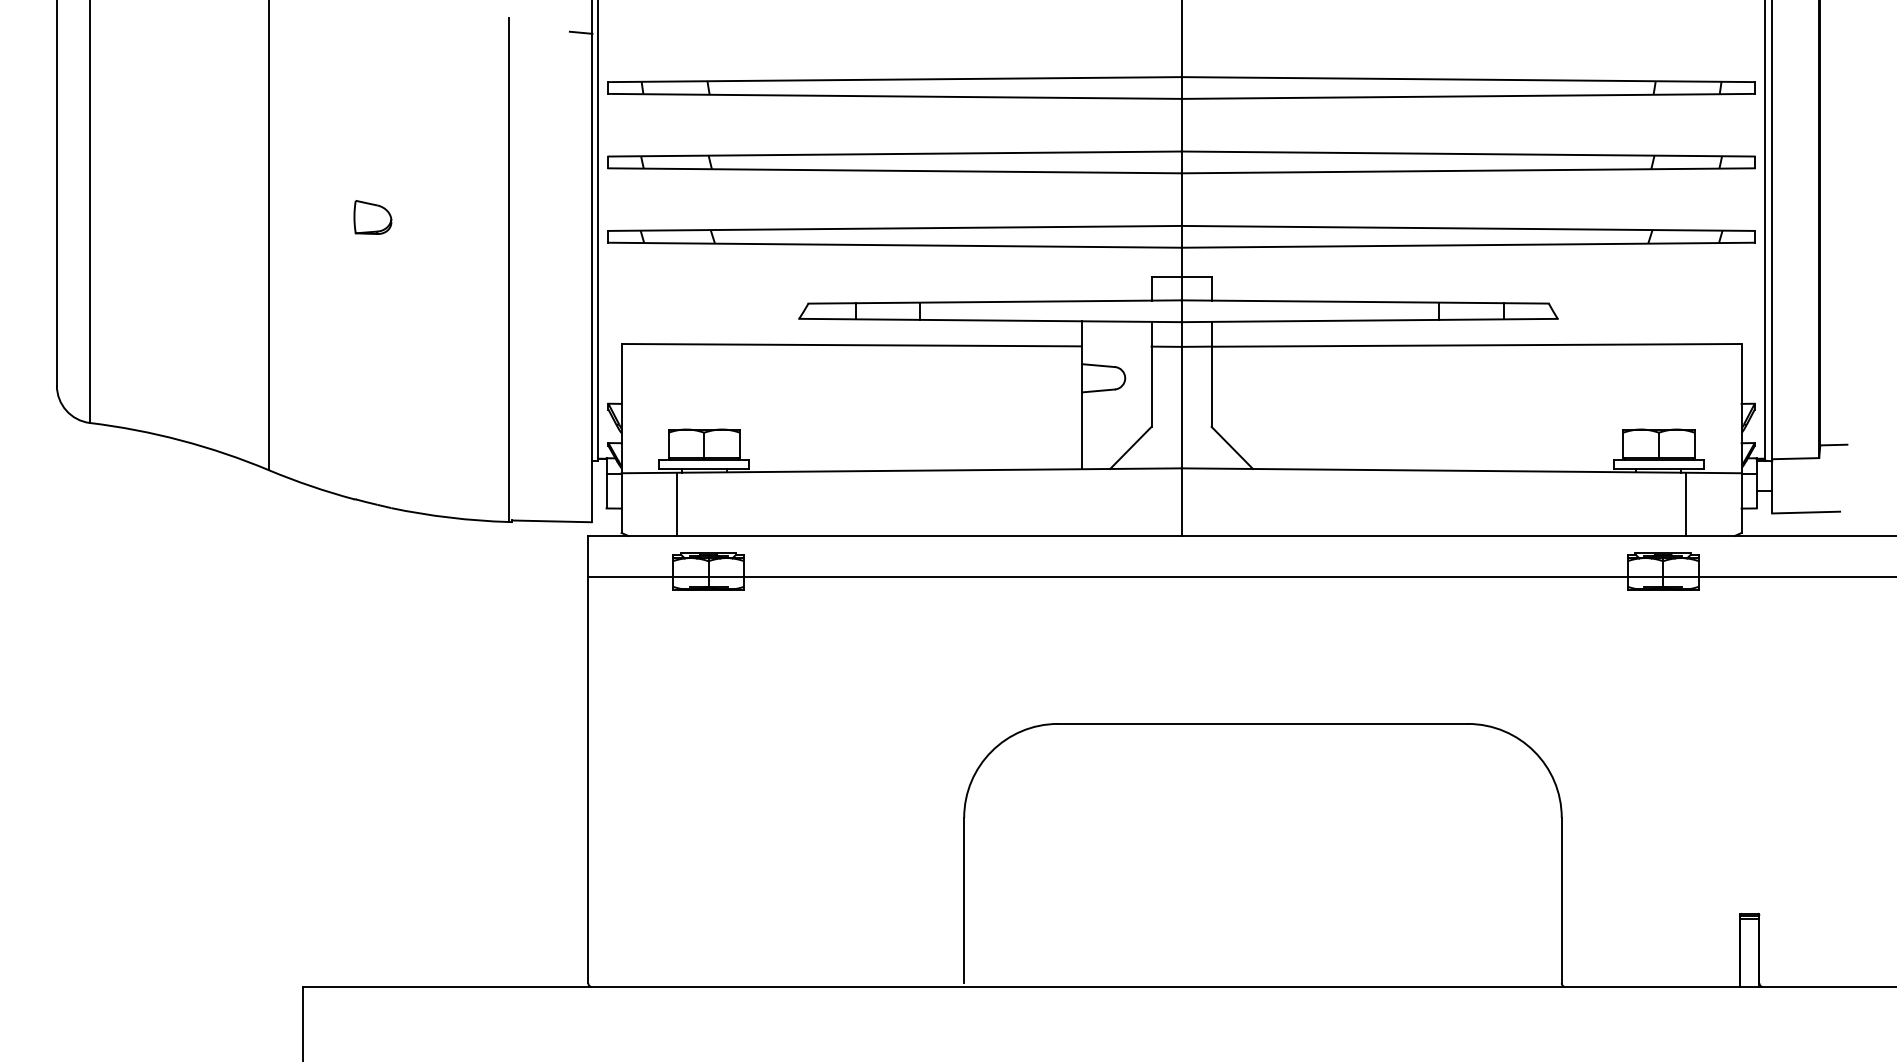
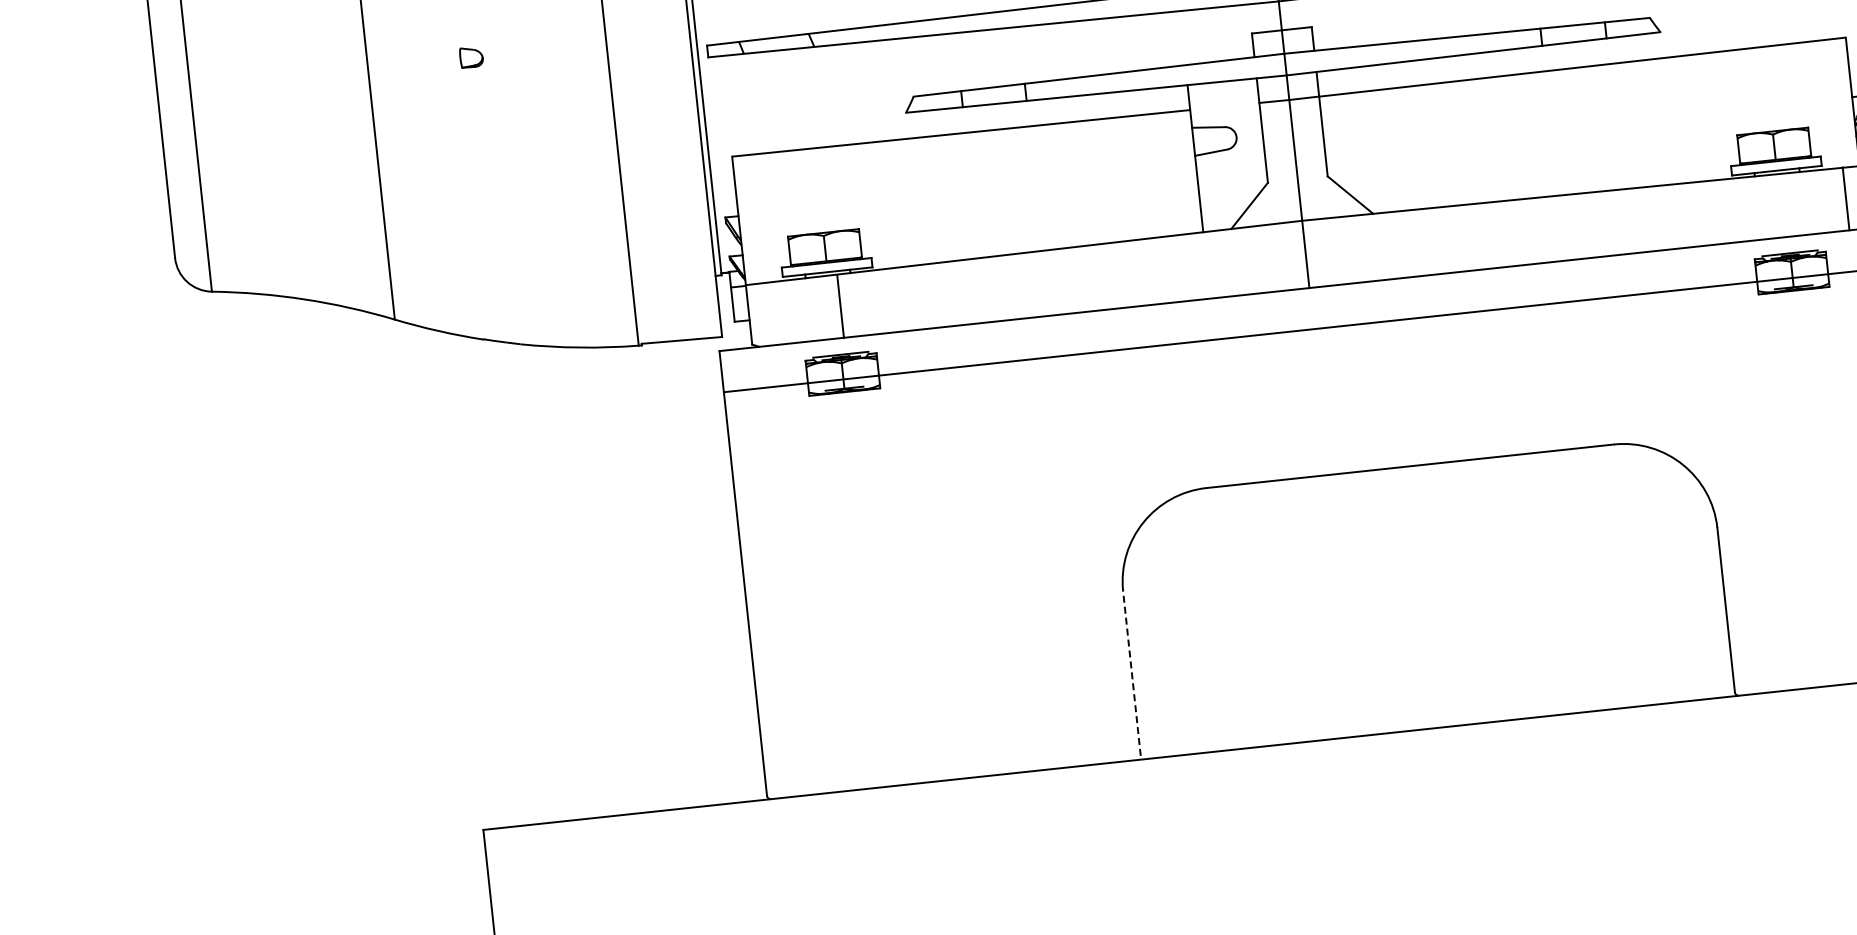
part: (372, 217) -> (471, 57), size x0.6
line: (677, 504) -> (840, 306), moved
line: (1685, 504) -> (1845, 199), moved
line: (964, 900) -> (1132, 673), solid -> dashed

